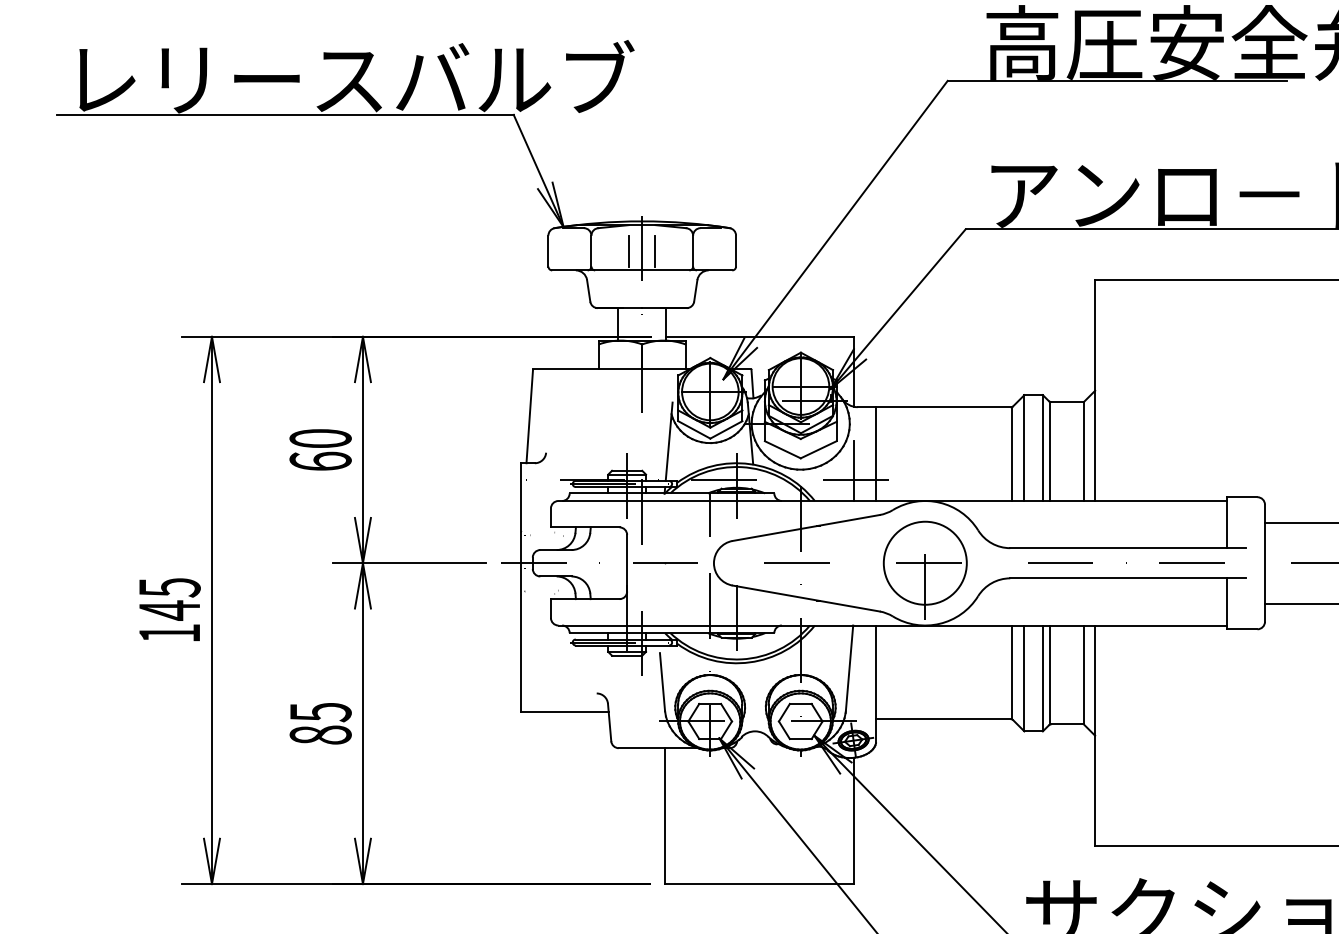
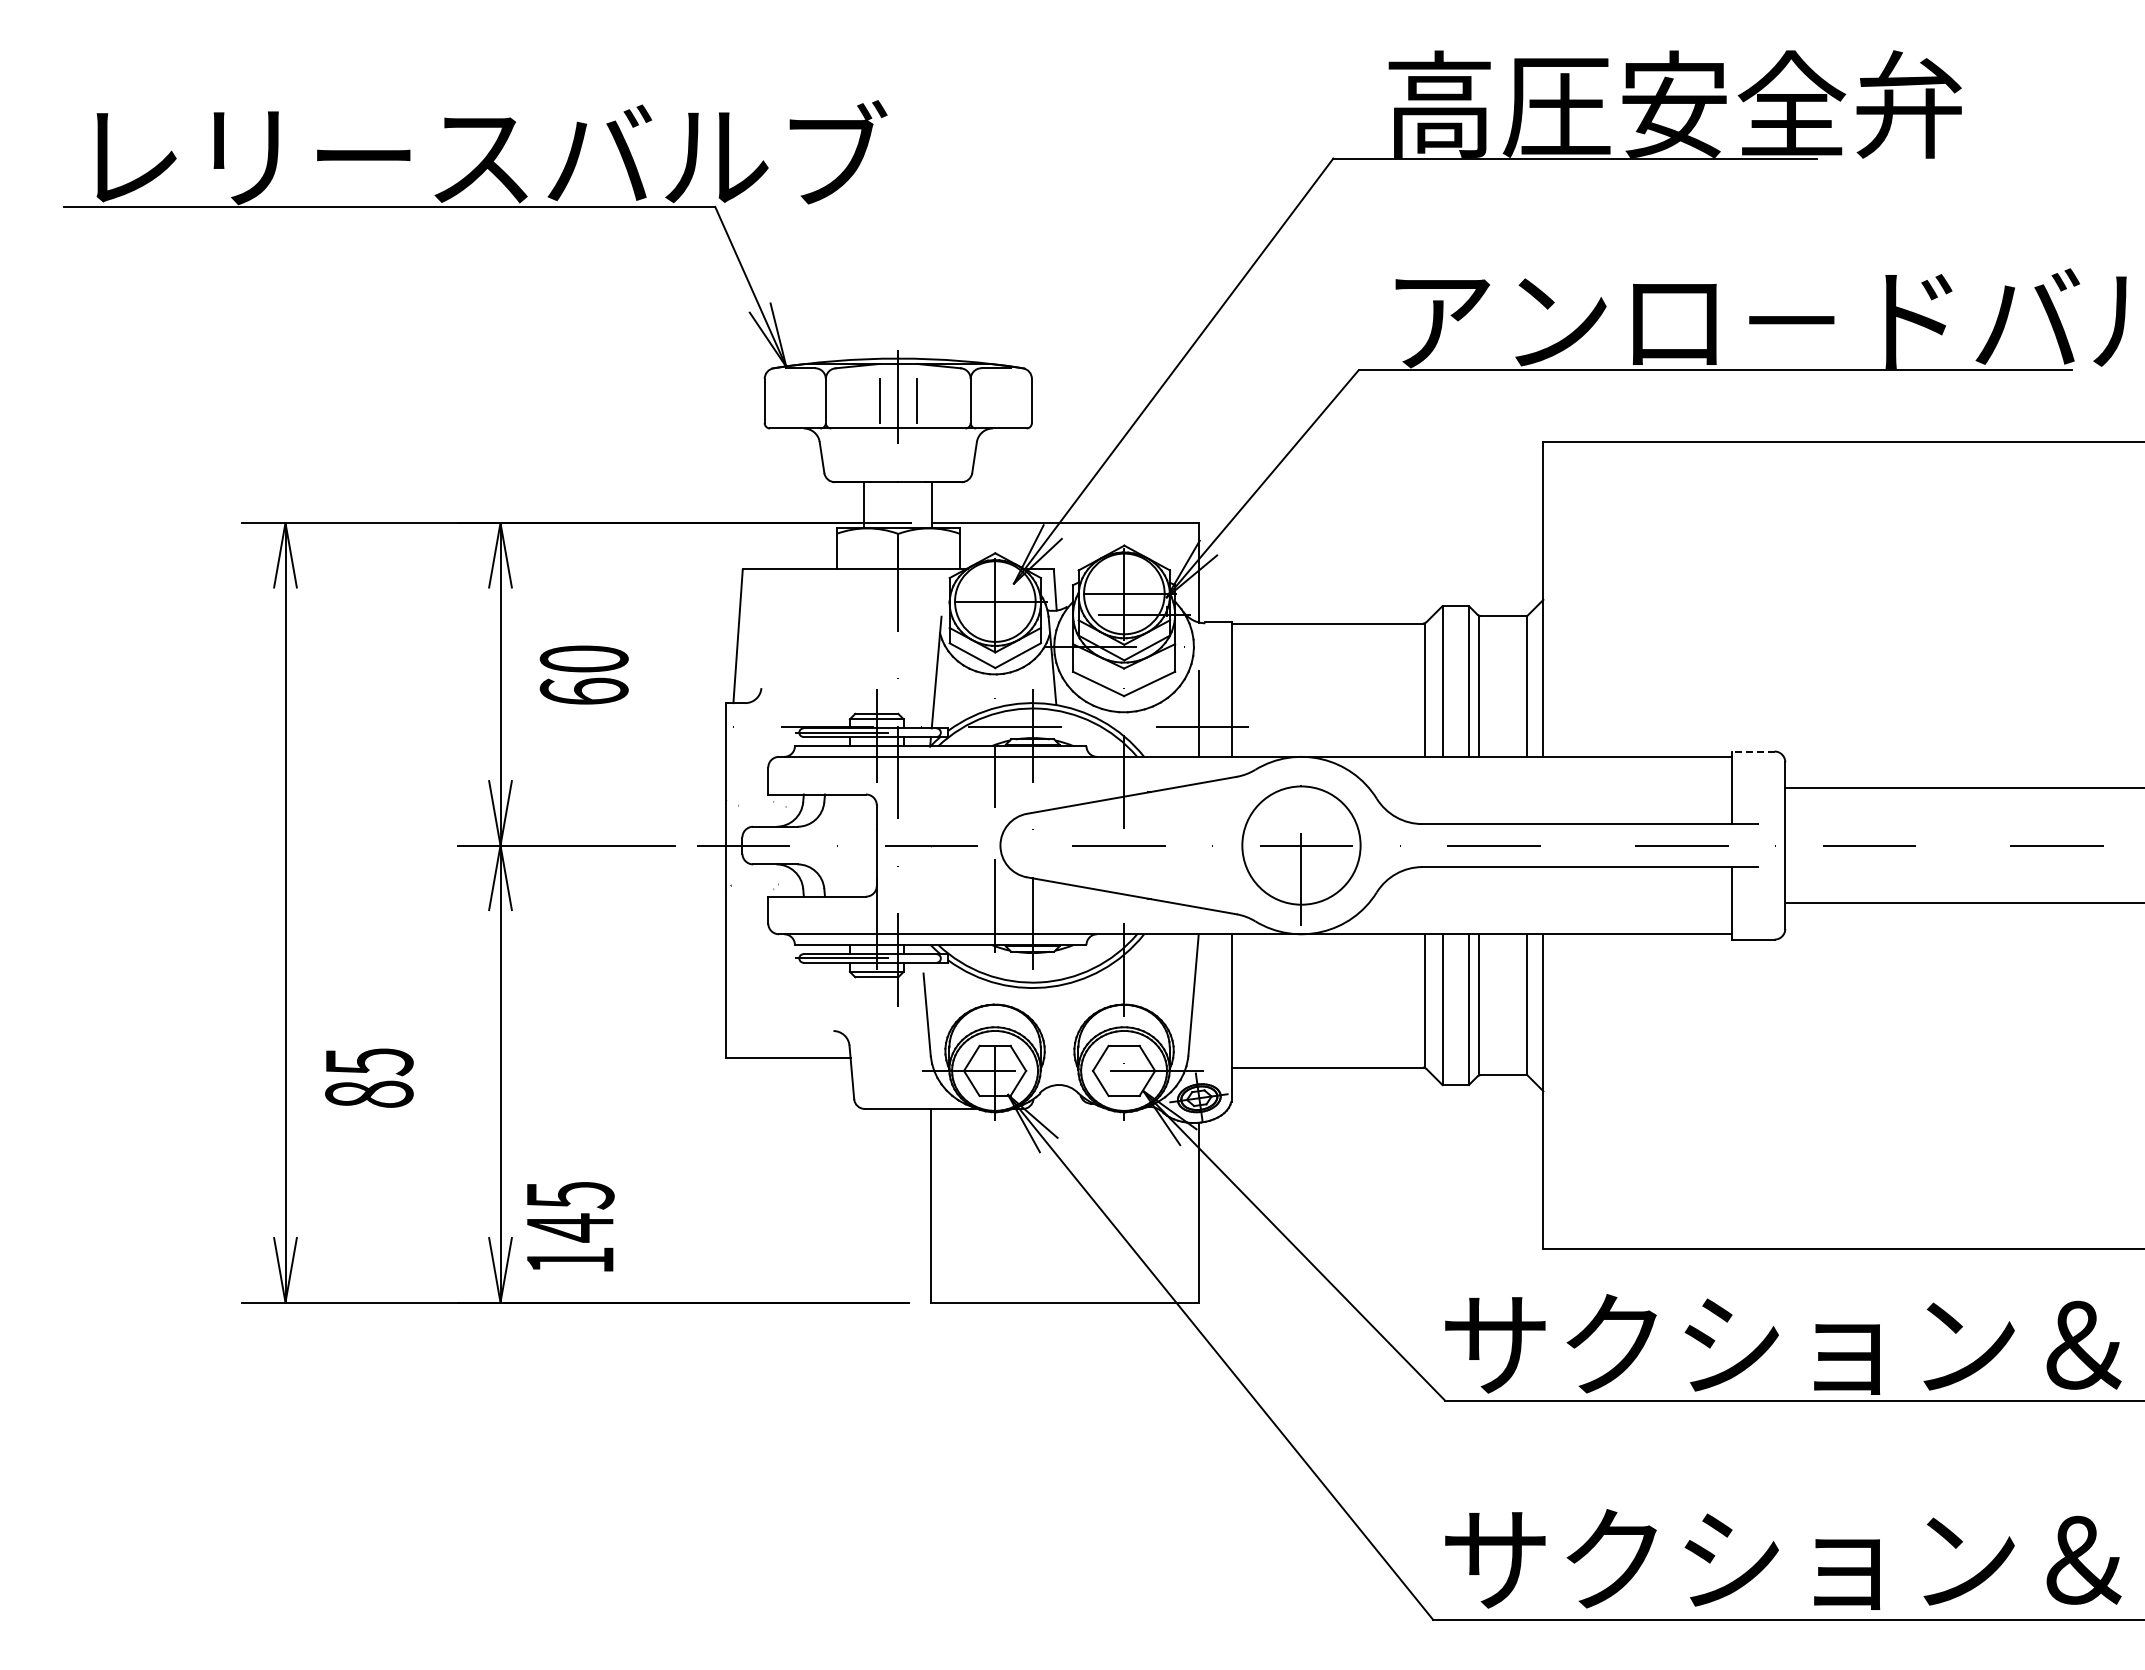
text: (320, 449) -> (583, 674), moved
line: (1242, 497) -> (1753, 751), solid -> dashed
text: (169, 609) -> (570, 1226), moved
text: (320, 723) -> (369, 1077), moved

